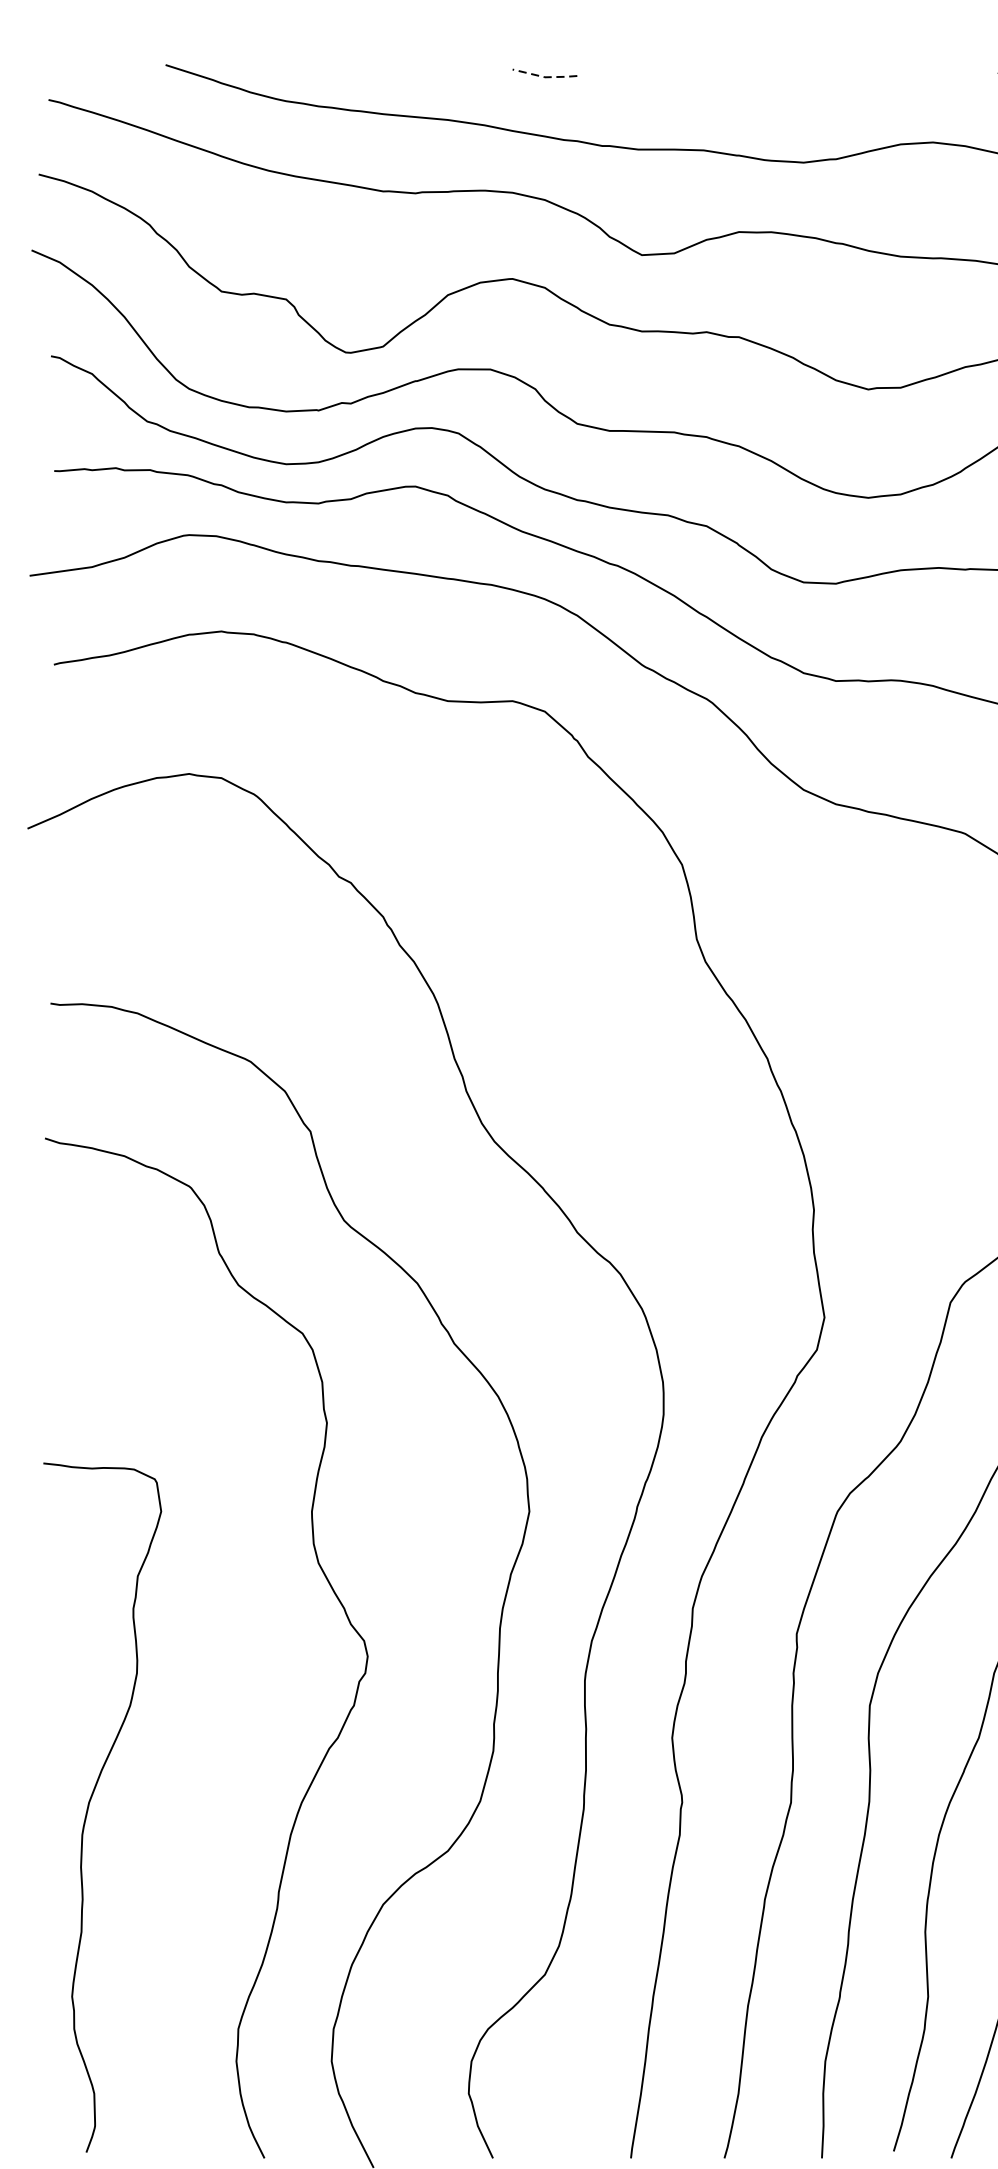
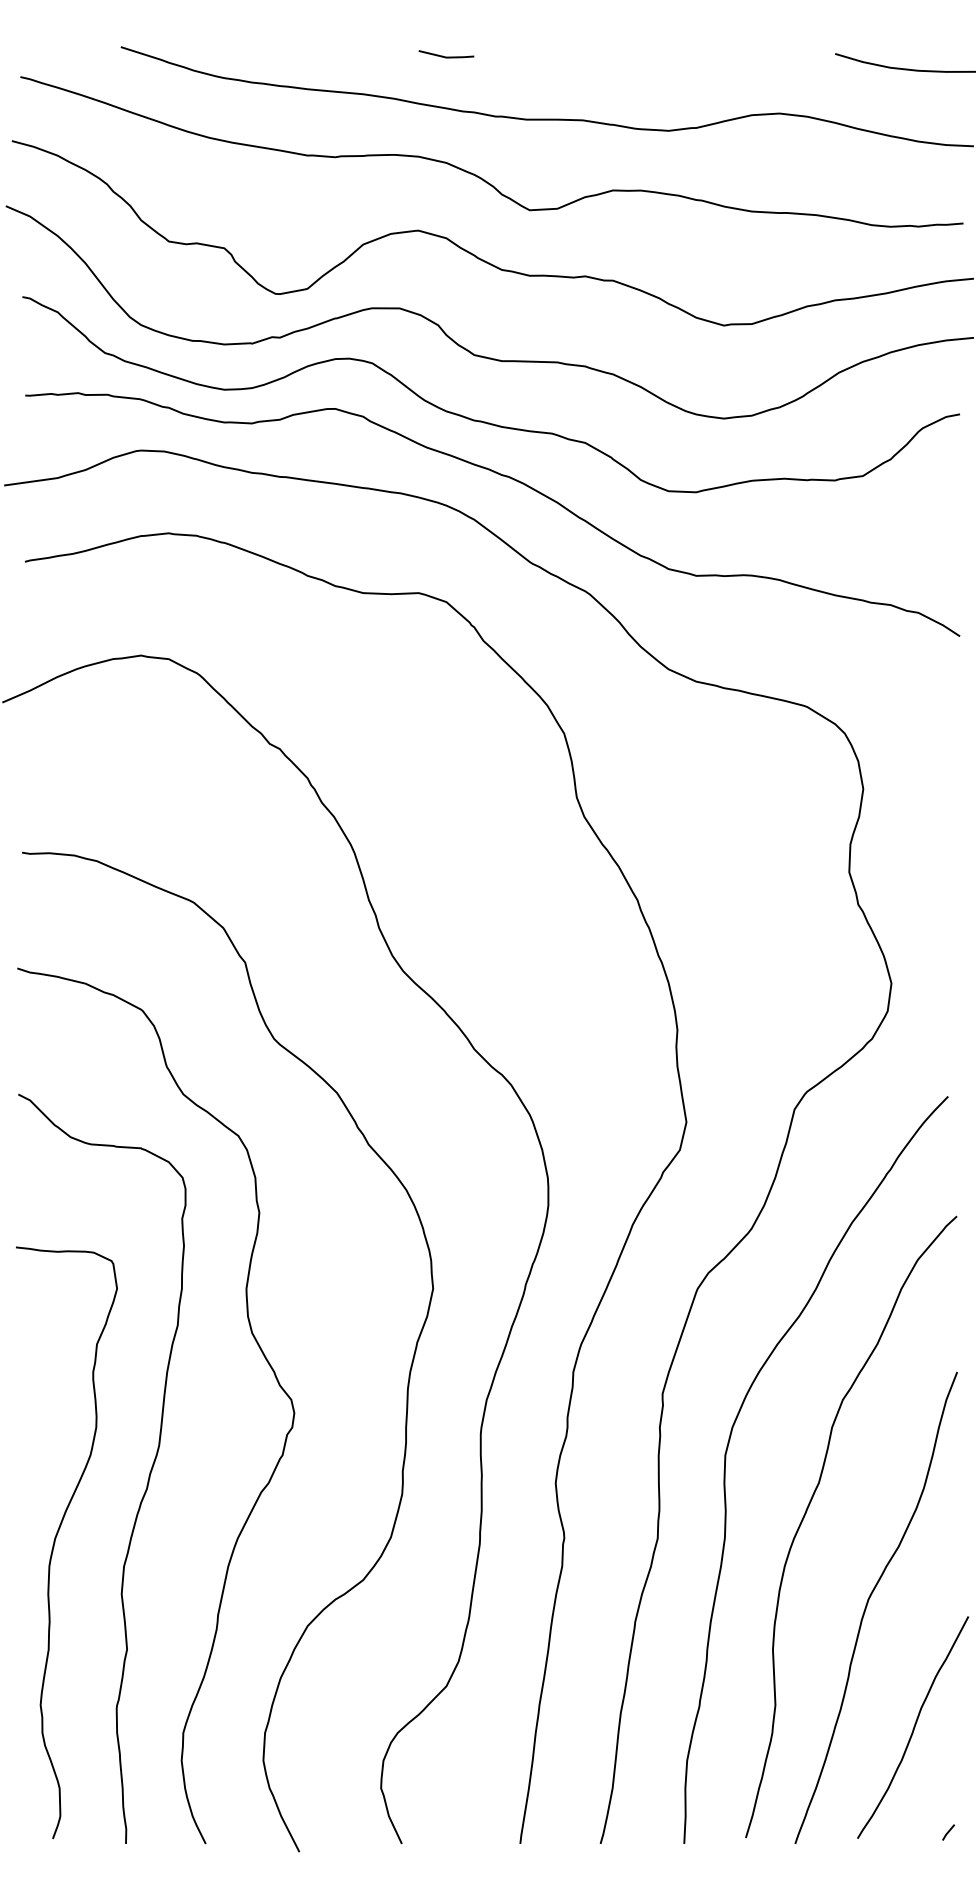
line: (544, 77) -> (446, 57), dashed -> solid
curve: (197, 1729) -> (148, 1475), added

